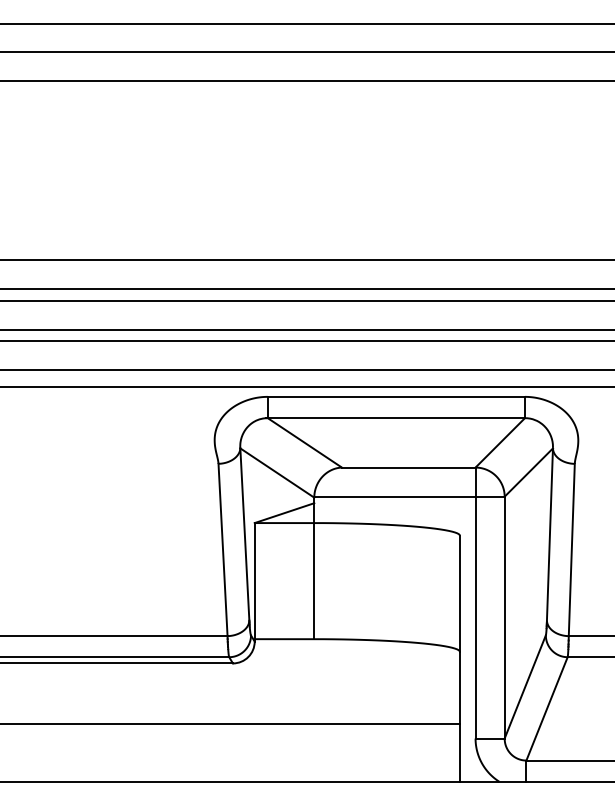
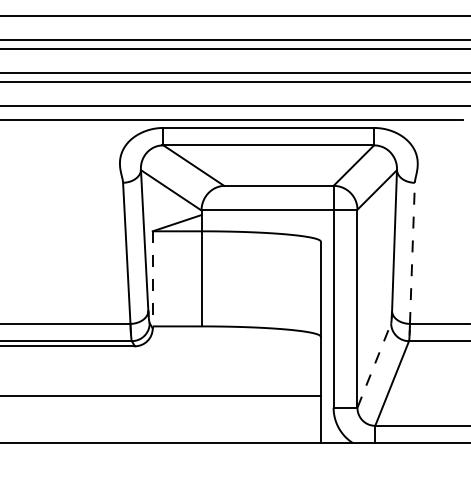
line: (571, 549) -> (412, 252), solid -> dashed
line: (254, 582) -> (152, 279), solid -> dashed
line: (525, 686) -> (374, 365), solid -> dashed

